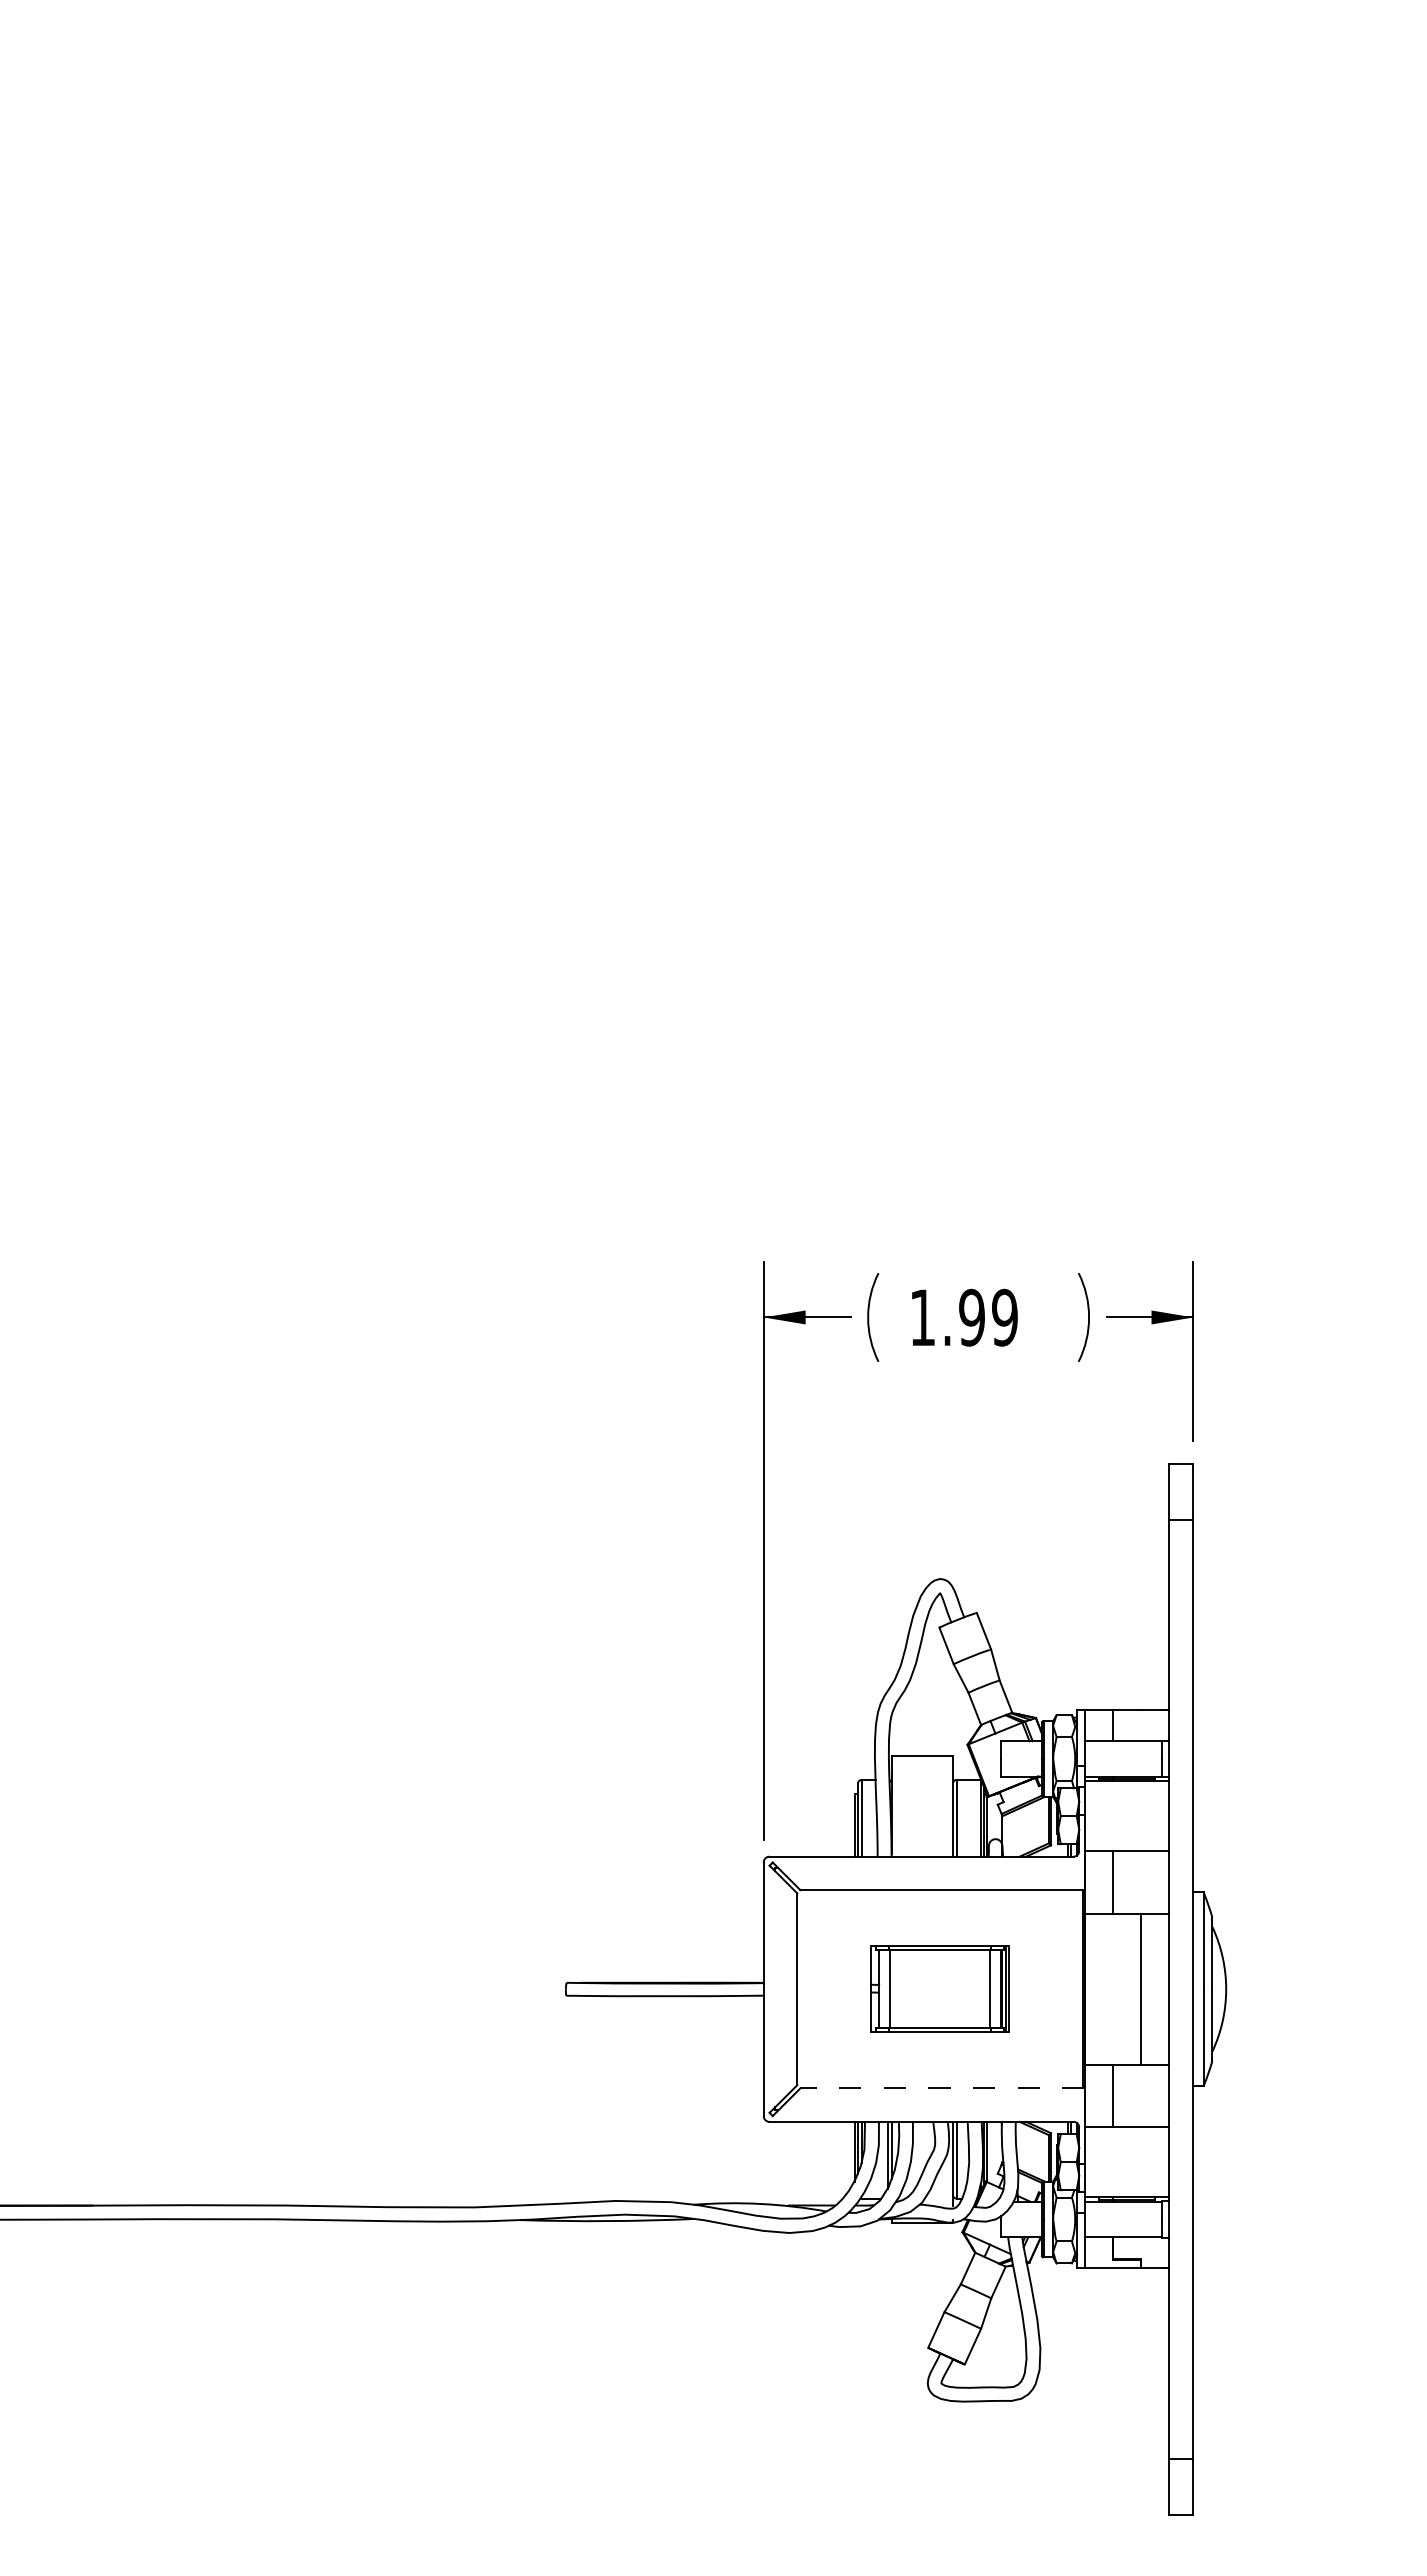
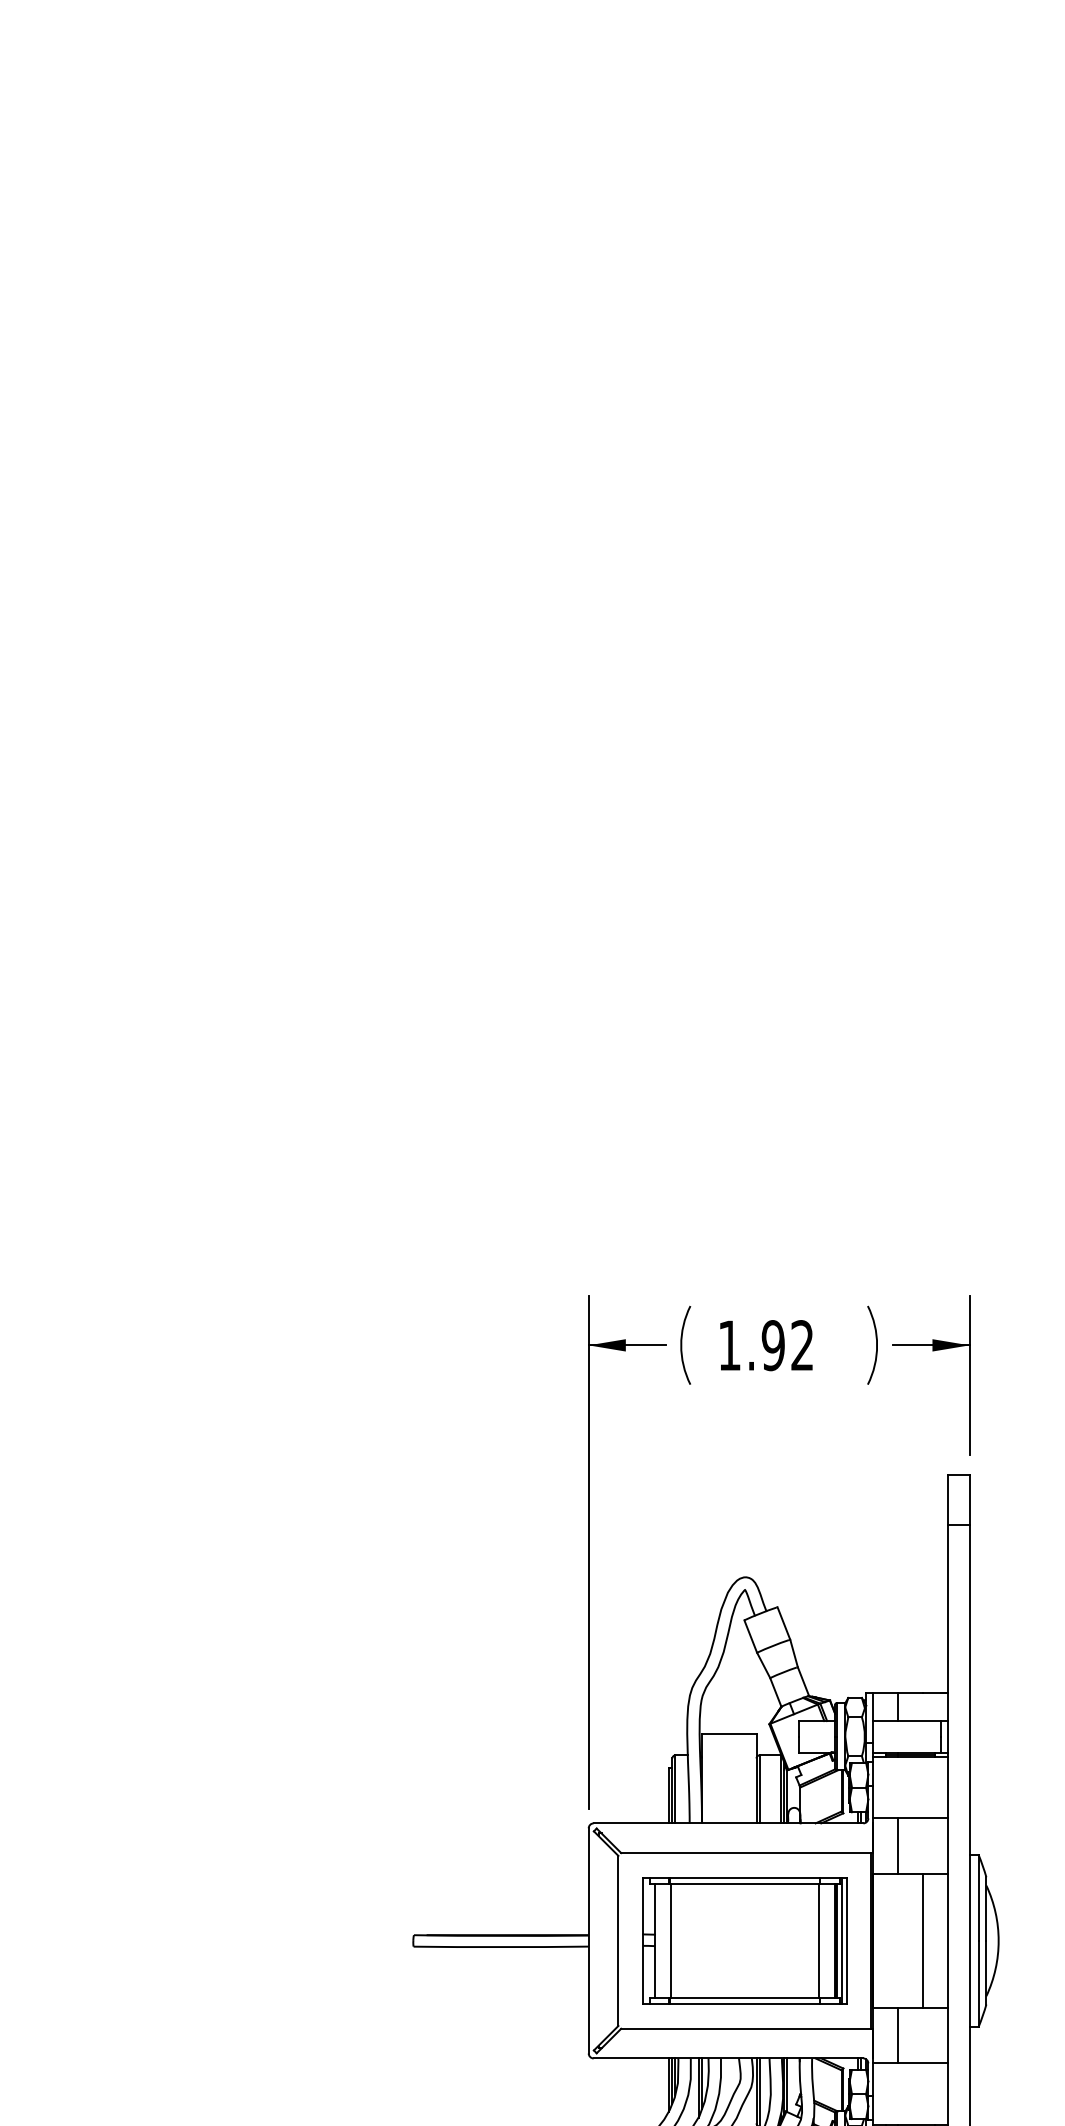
text: (1004, 1317) -> (802, 1345), 1.99 -> 1.92
part: (939, 1988) -> (744, 1940), size x1.67
line: (942, 2088) -> (747, 2028), dashed -> solid

